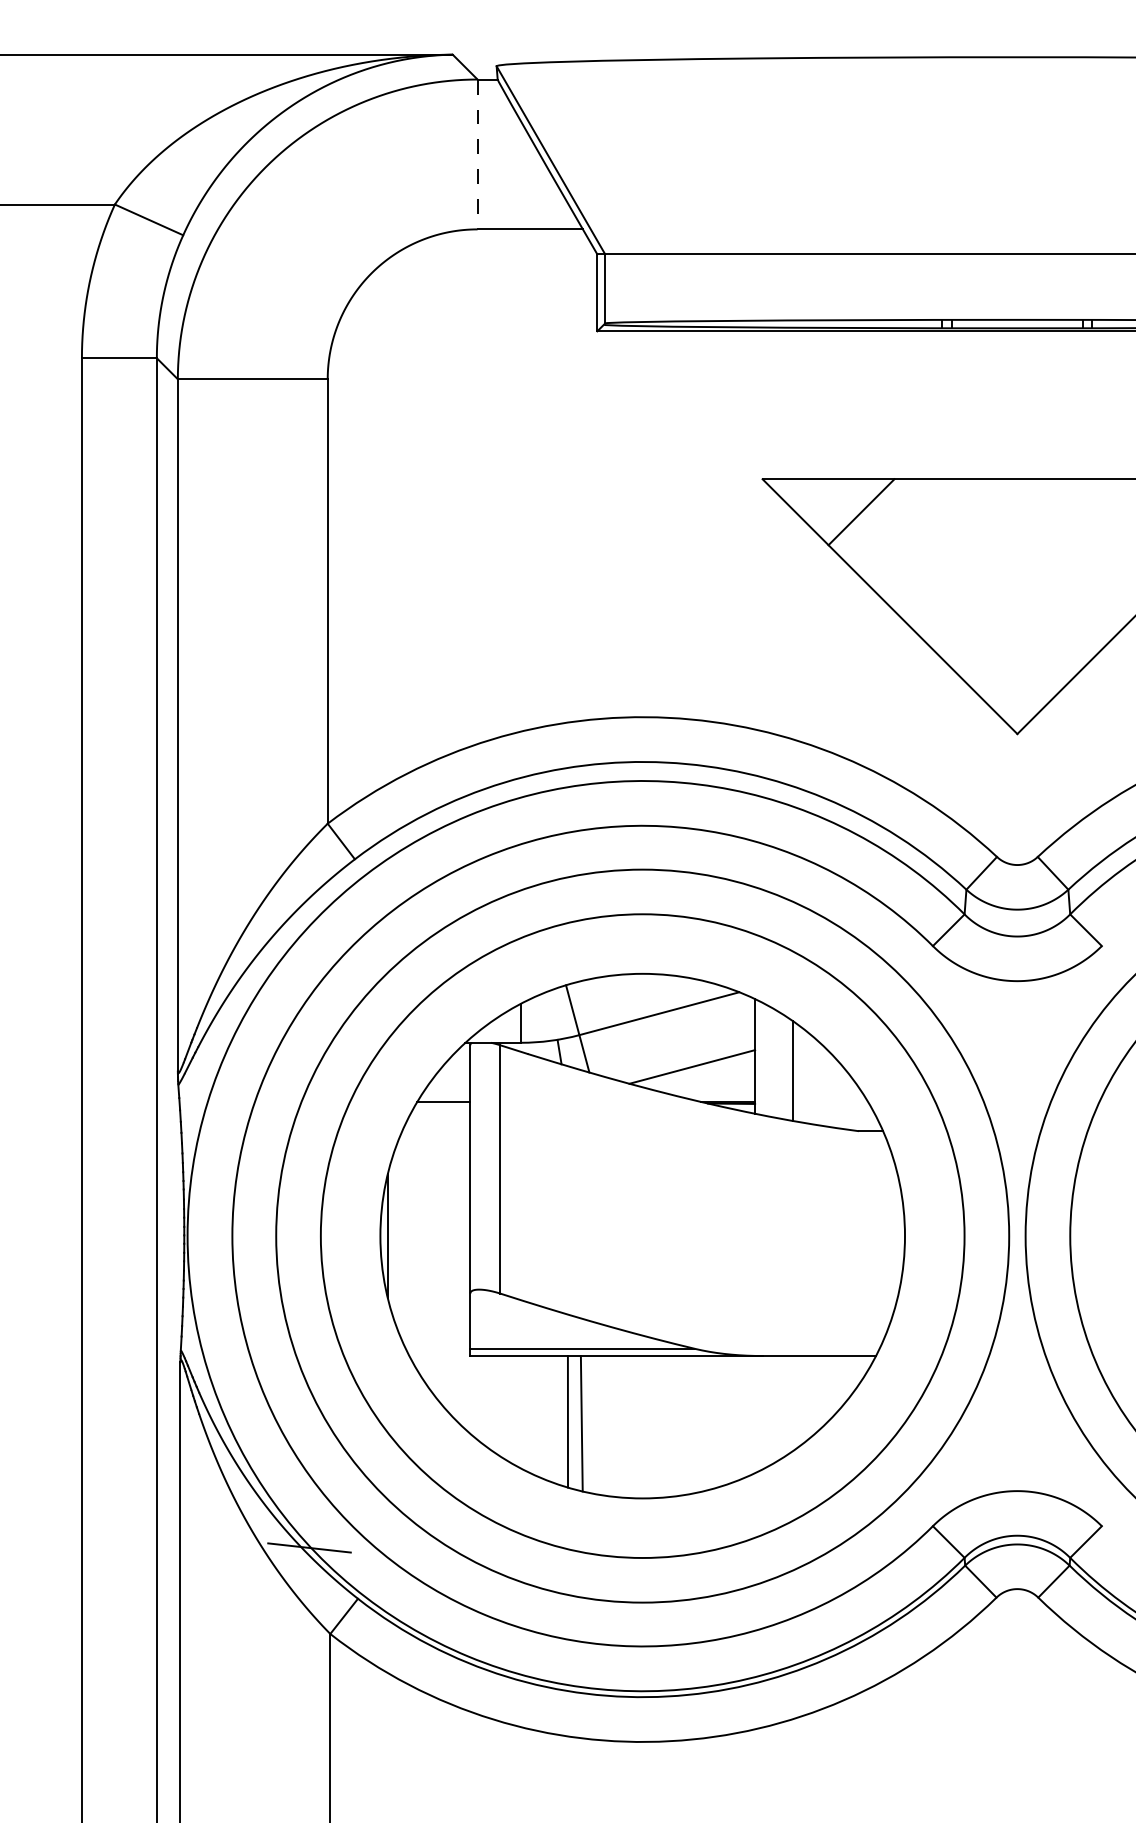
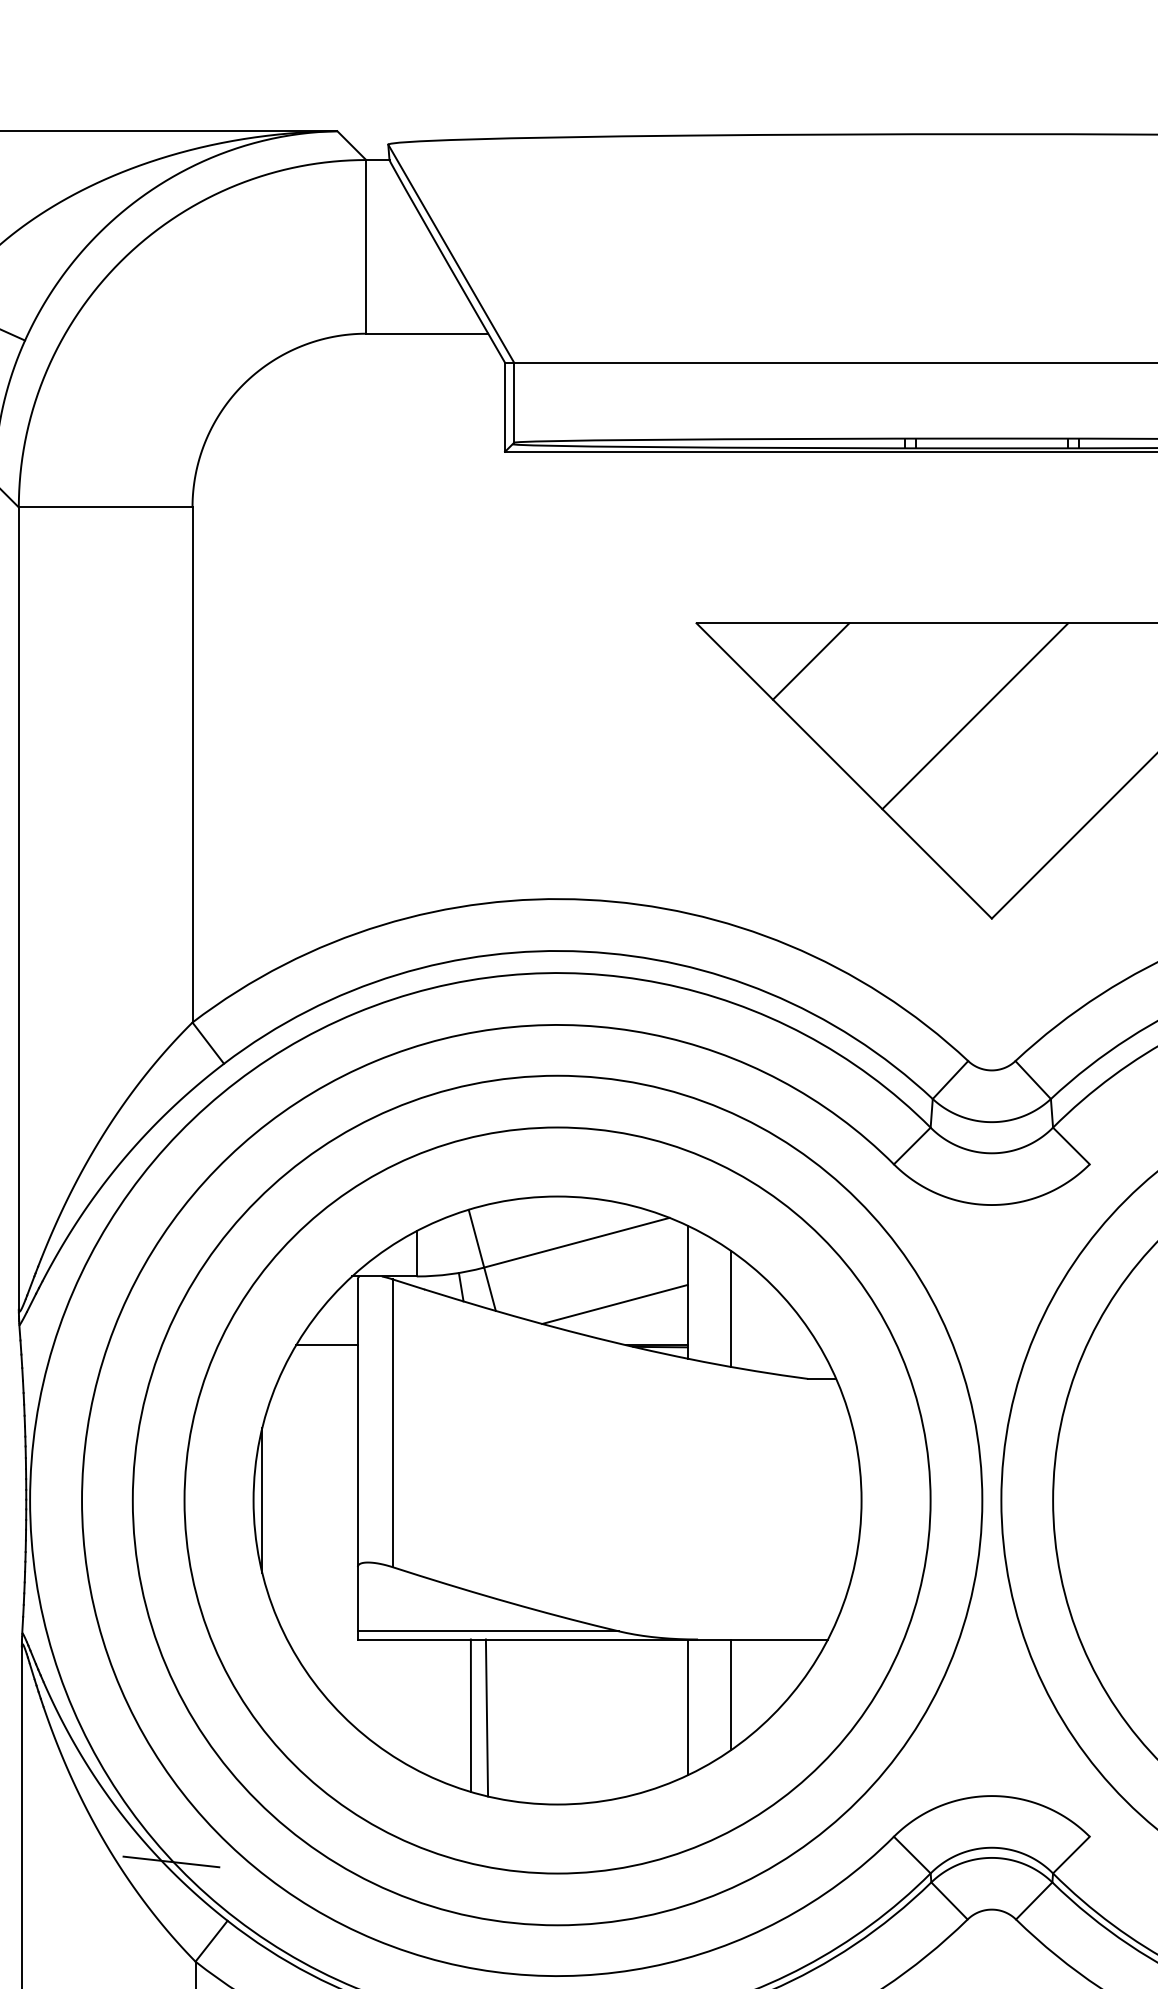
line: (477, 154) -> (366, 246), dashed -> solid
line: (1002, 559) -> (974, 716), added
line: (792, 1403) -> (731, 1694), added
line: (755, 1414) -> (688, 1707), added

